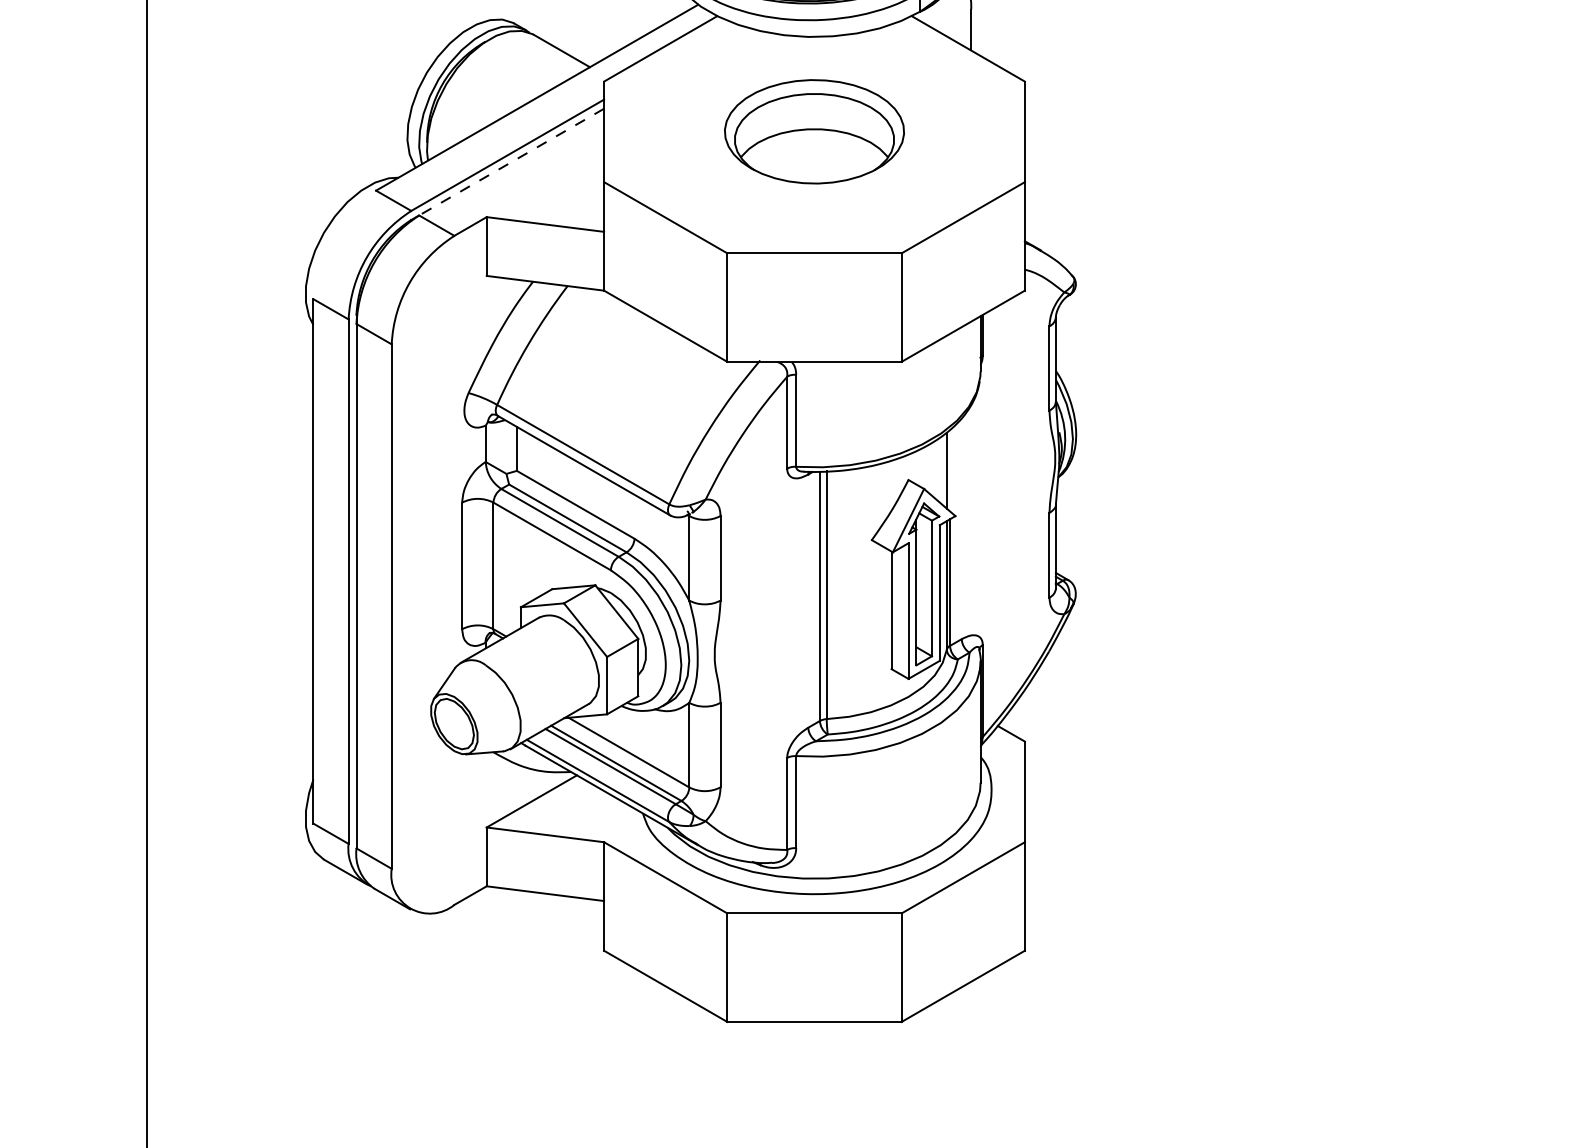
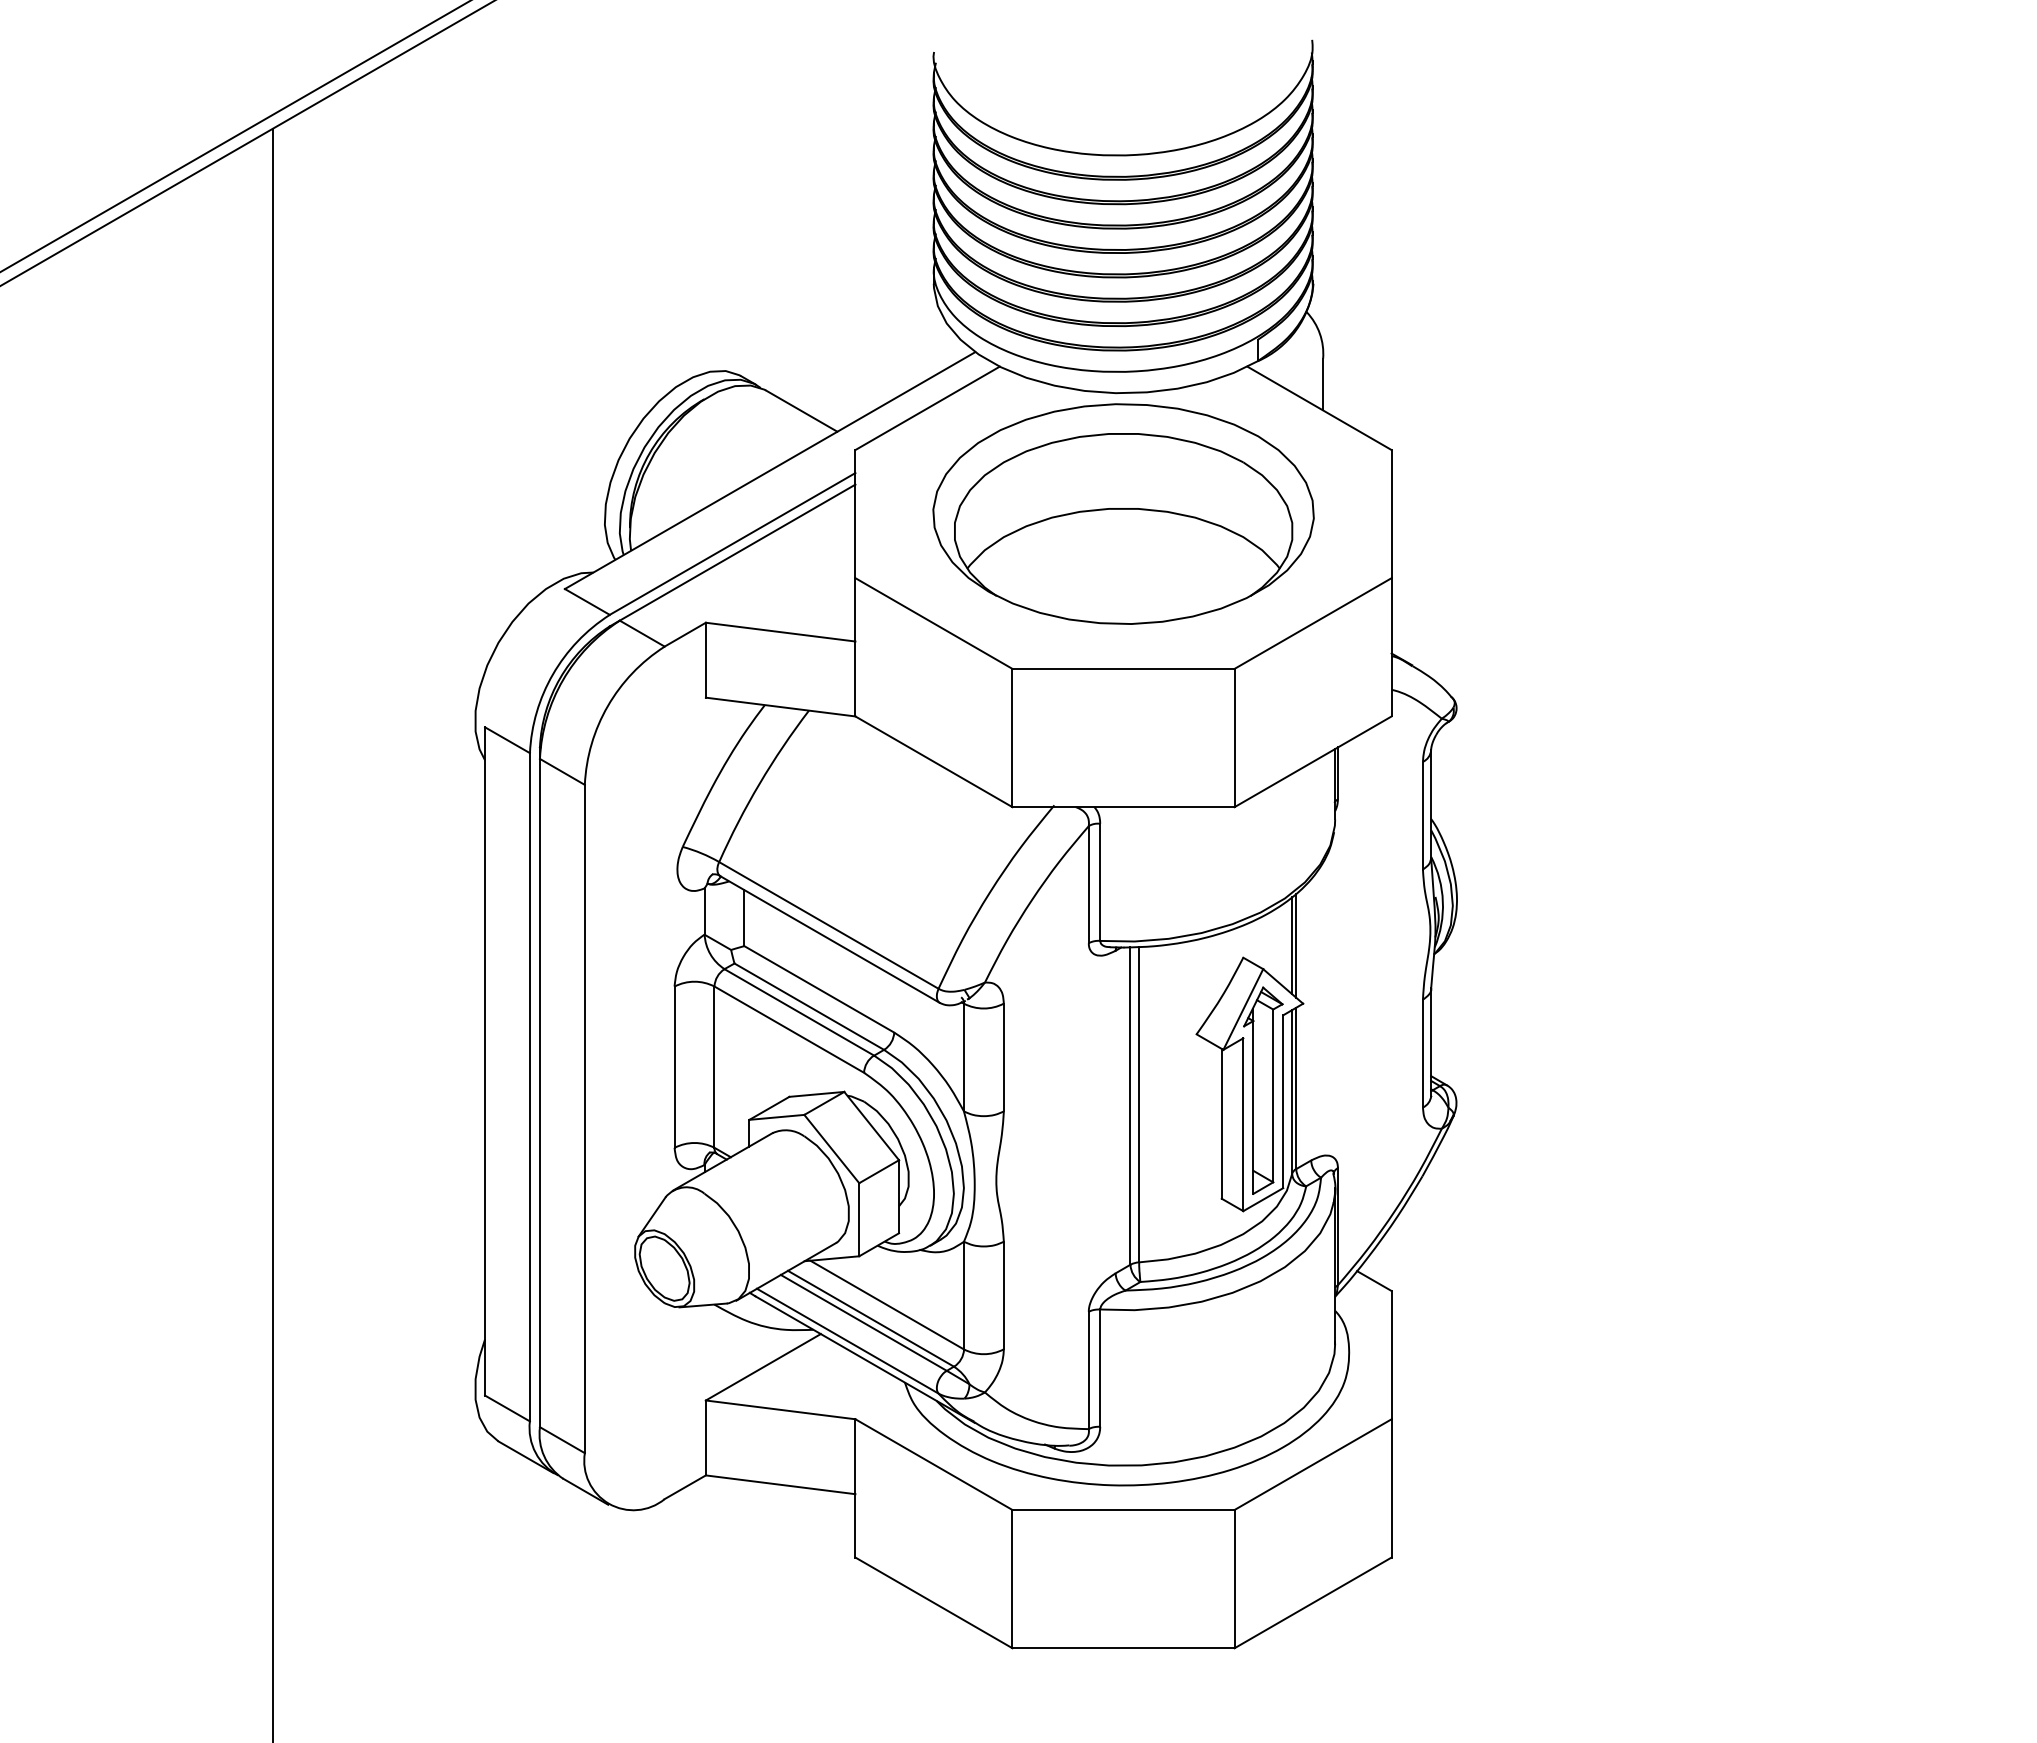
part: (814, 131) -> (1123, 513), size x1.67
line: (511, 161) -> (737, 552), dashed -> solid
line: (950, 470) -> (1296, 945), added

